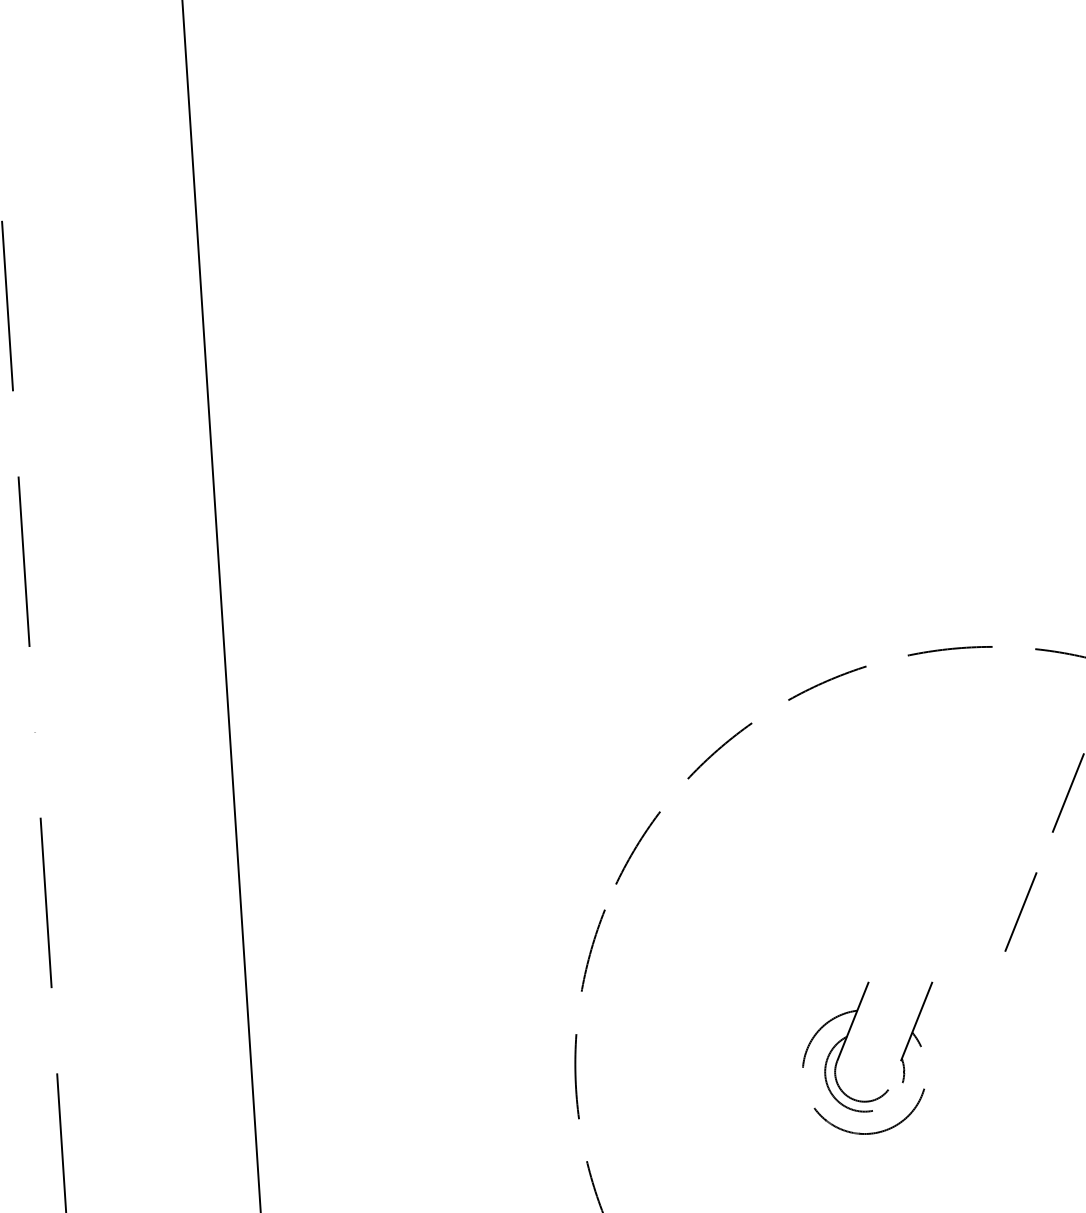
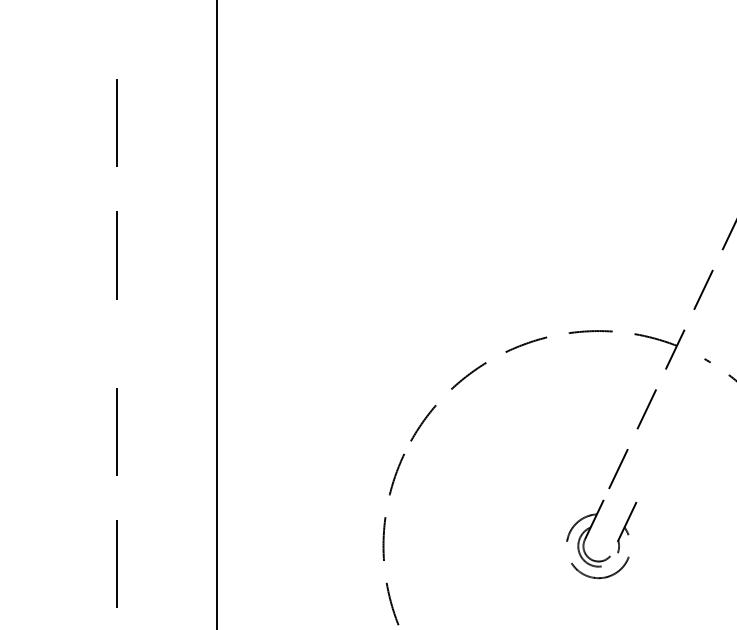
part: (845, 1046) -> (589, 532), moved

